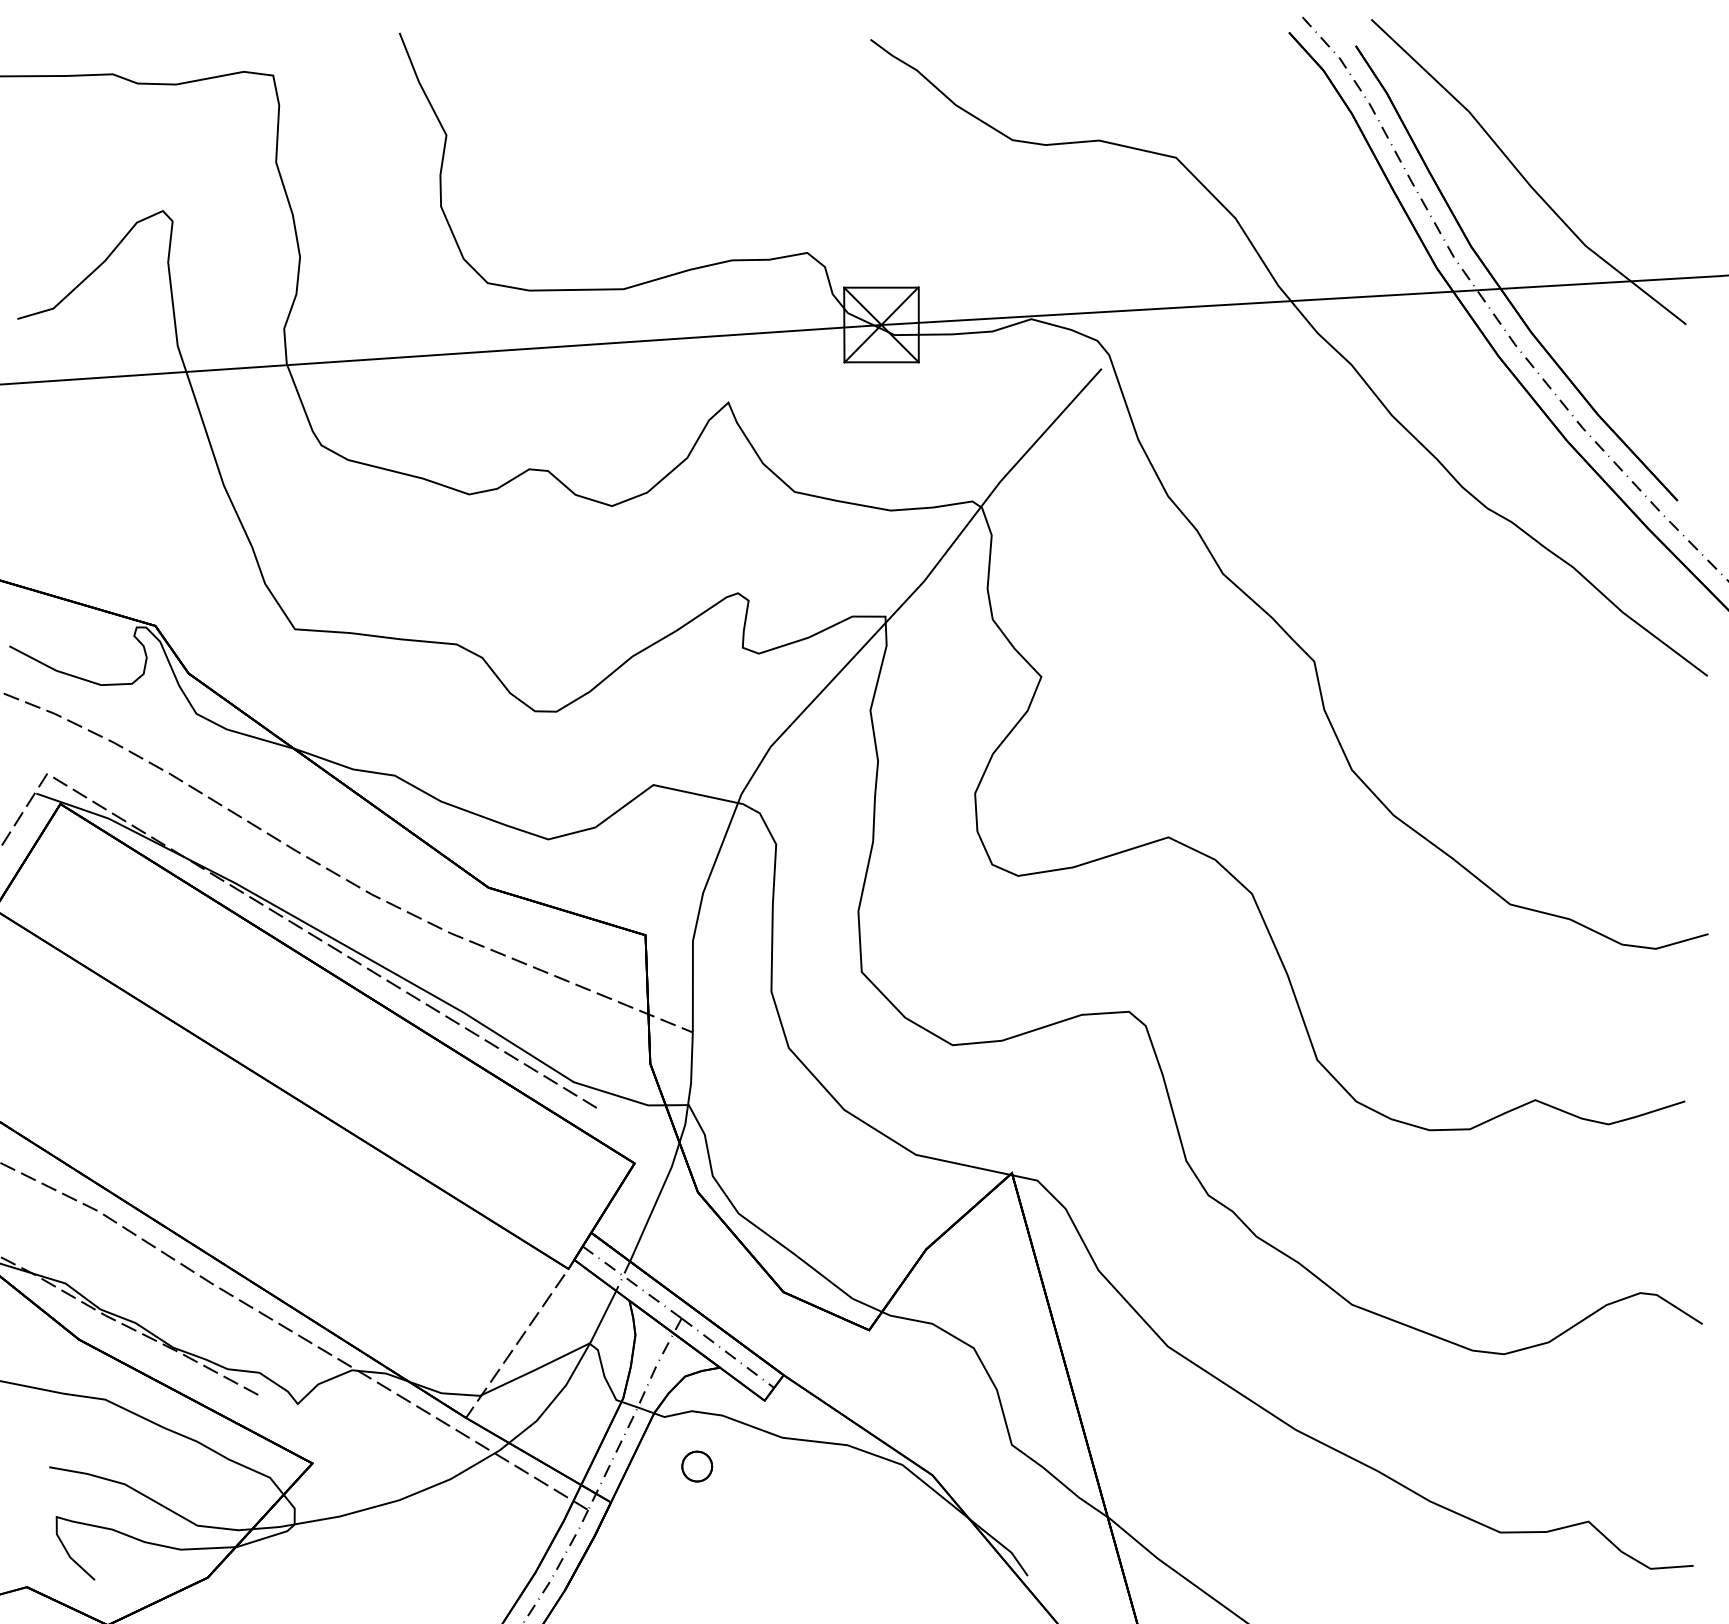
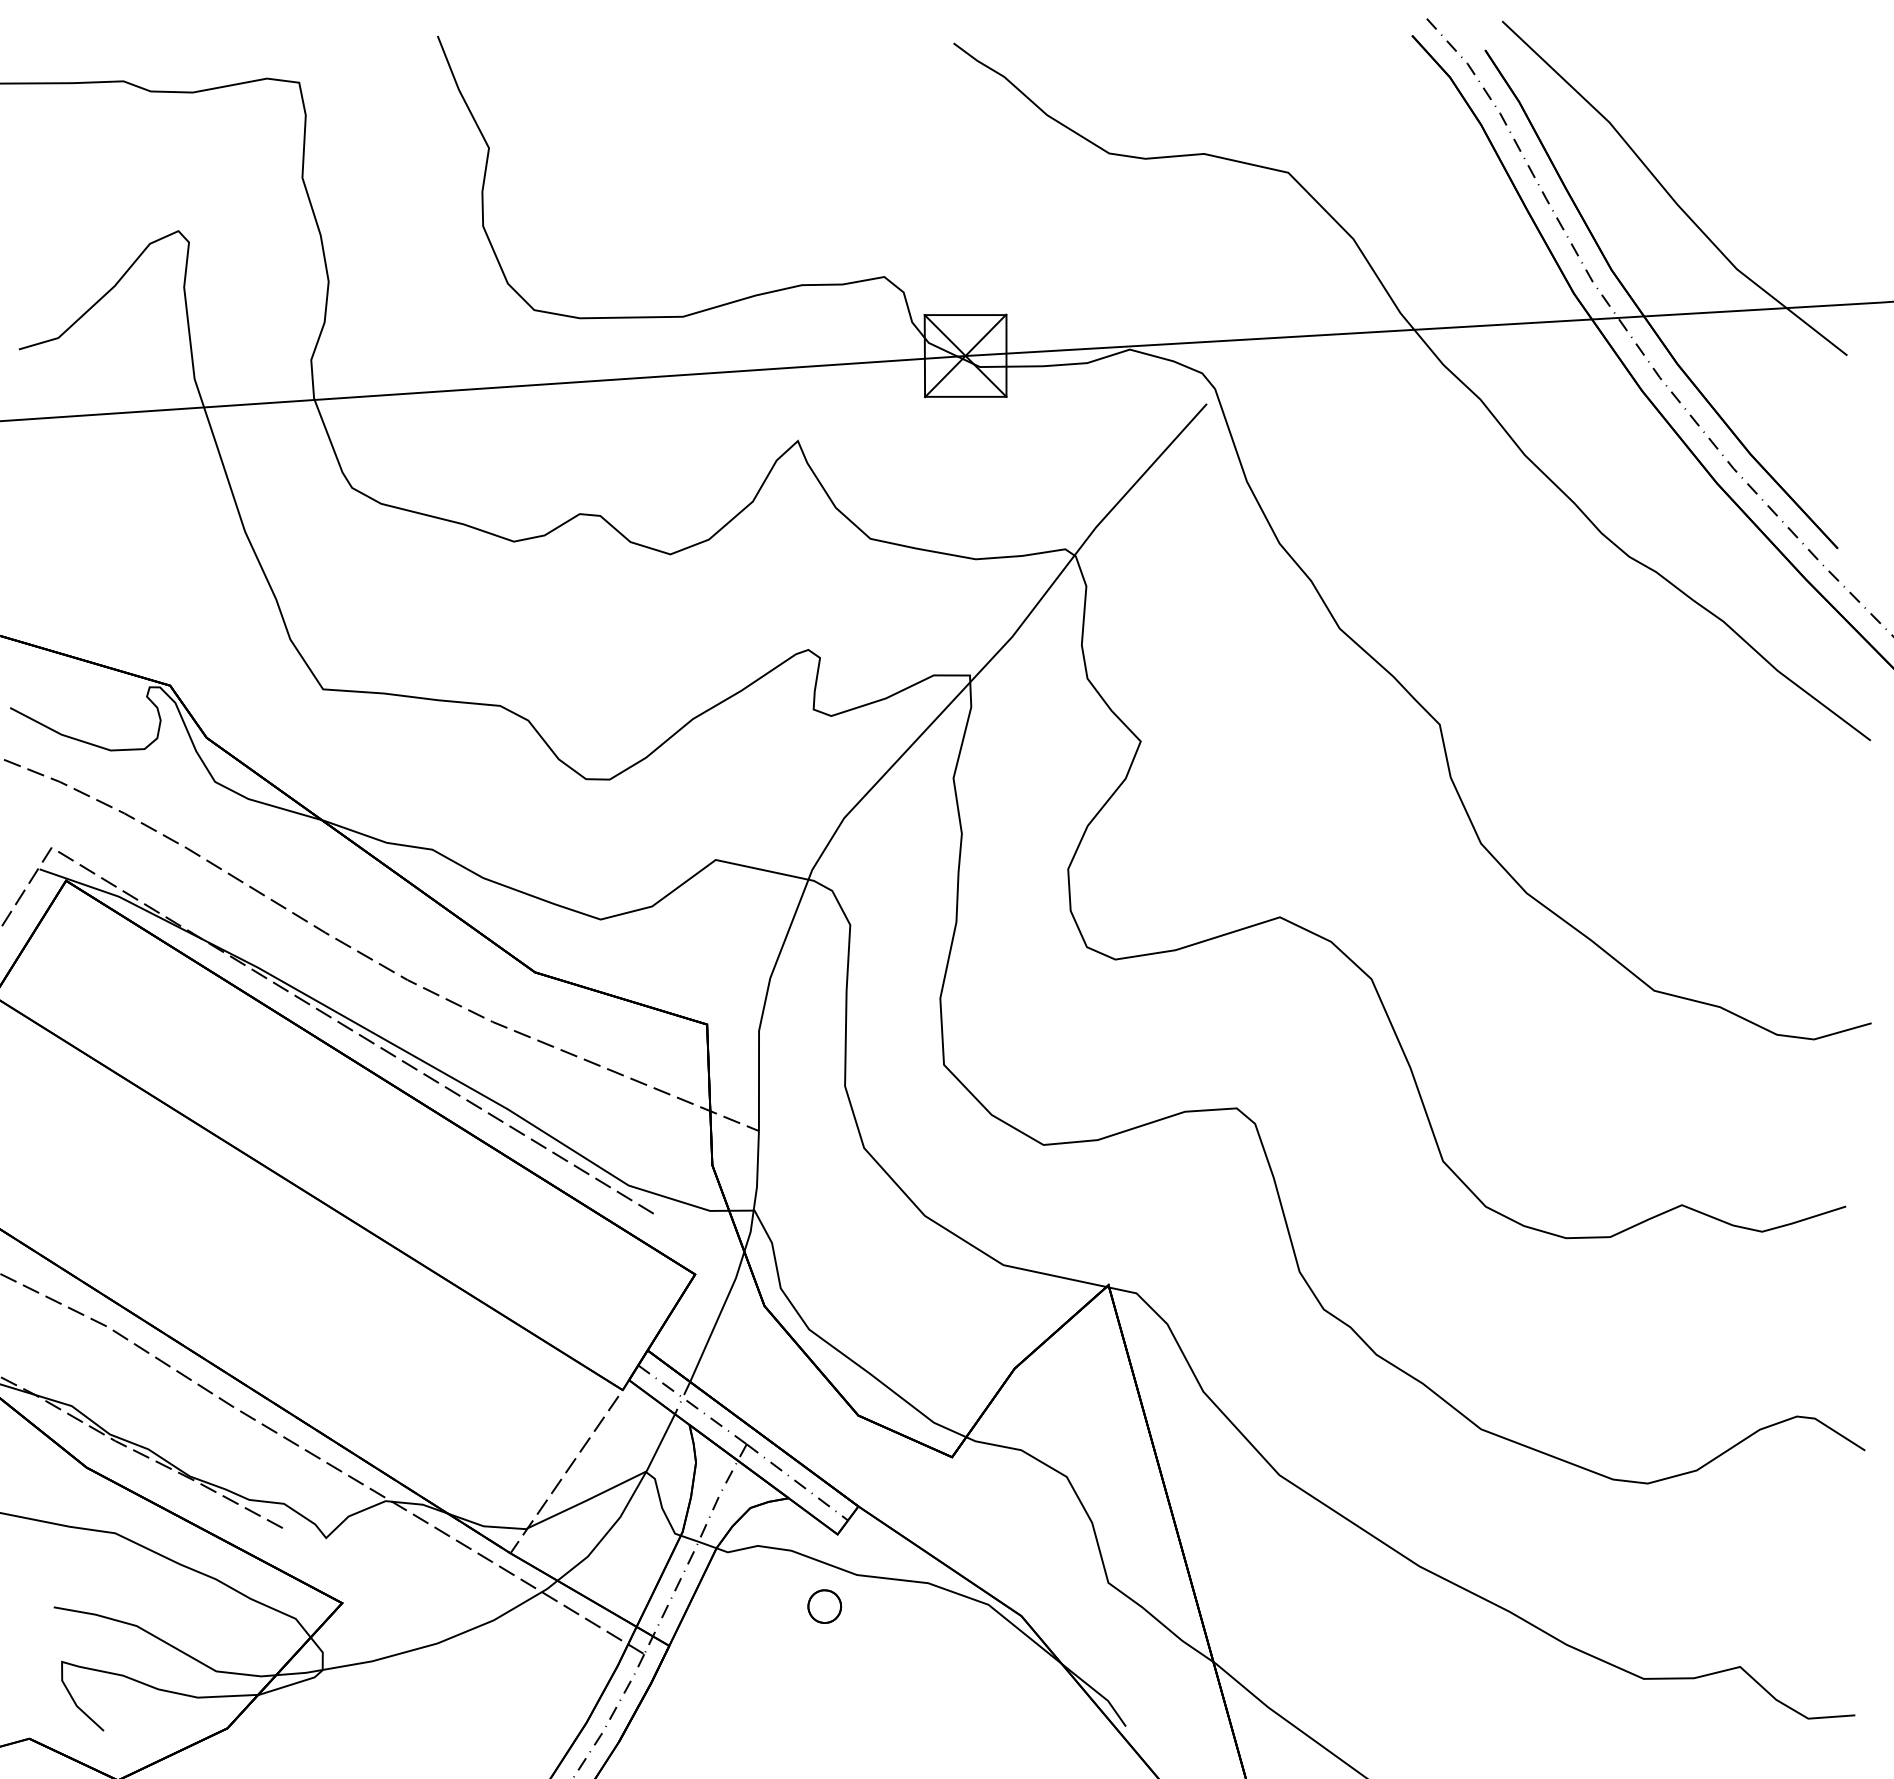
part: (697, 1466) -> (824, 1606), moved

